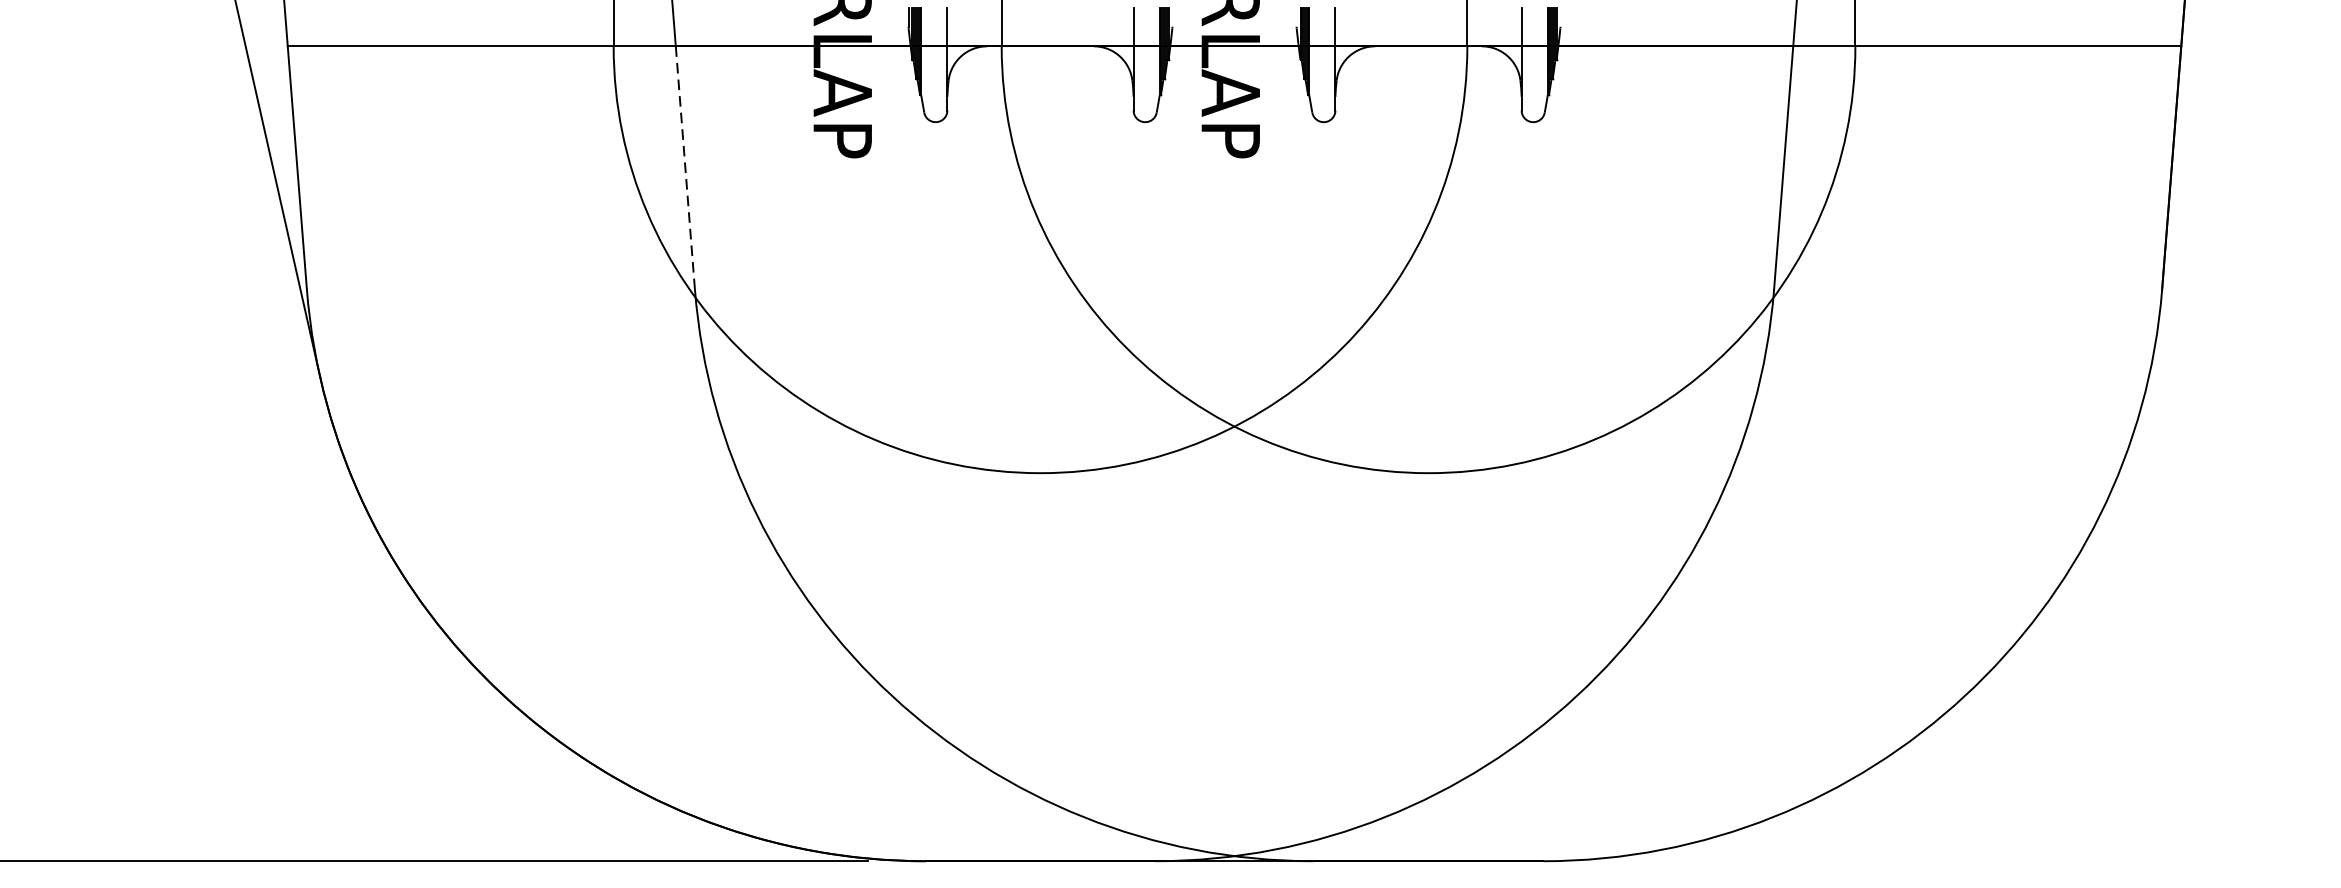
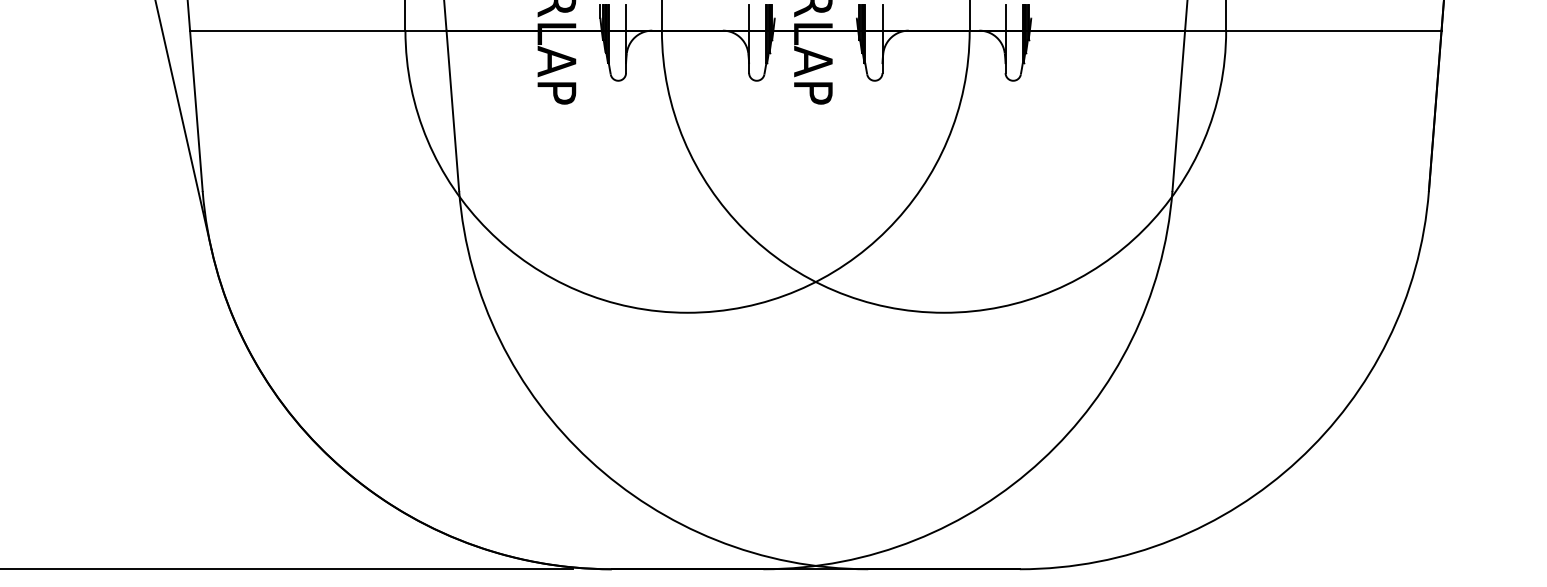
line: (684, 168) -> (452, 111), dashed -> solid

